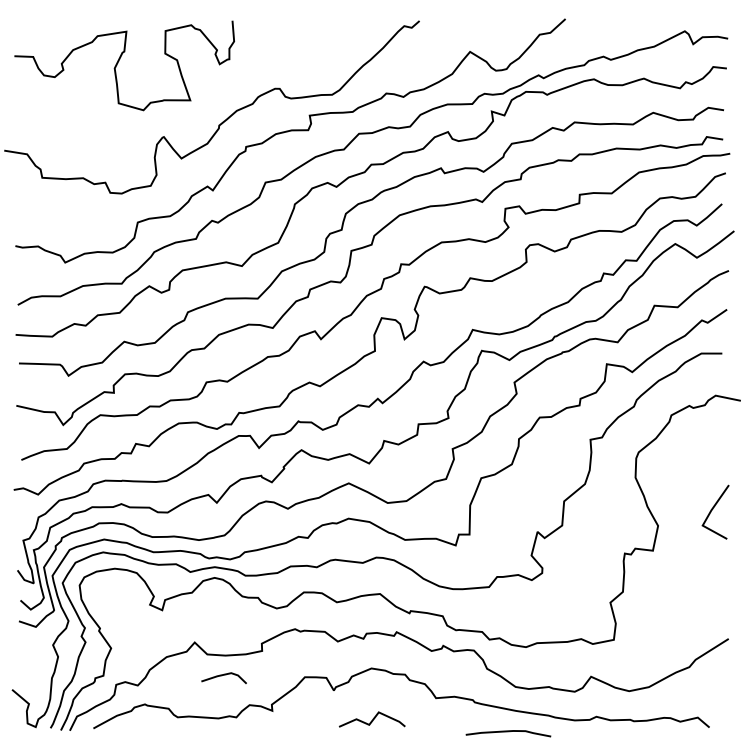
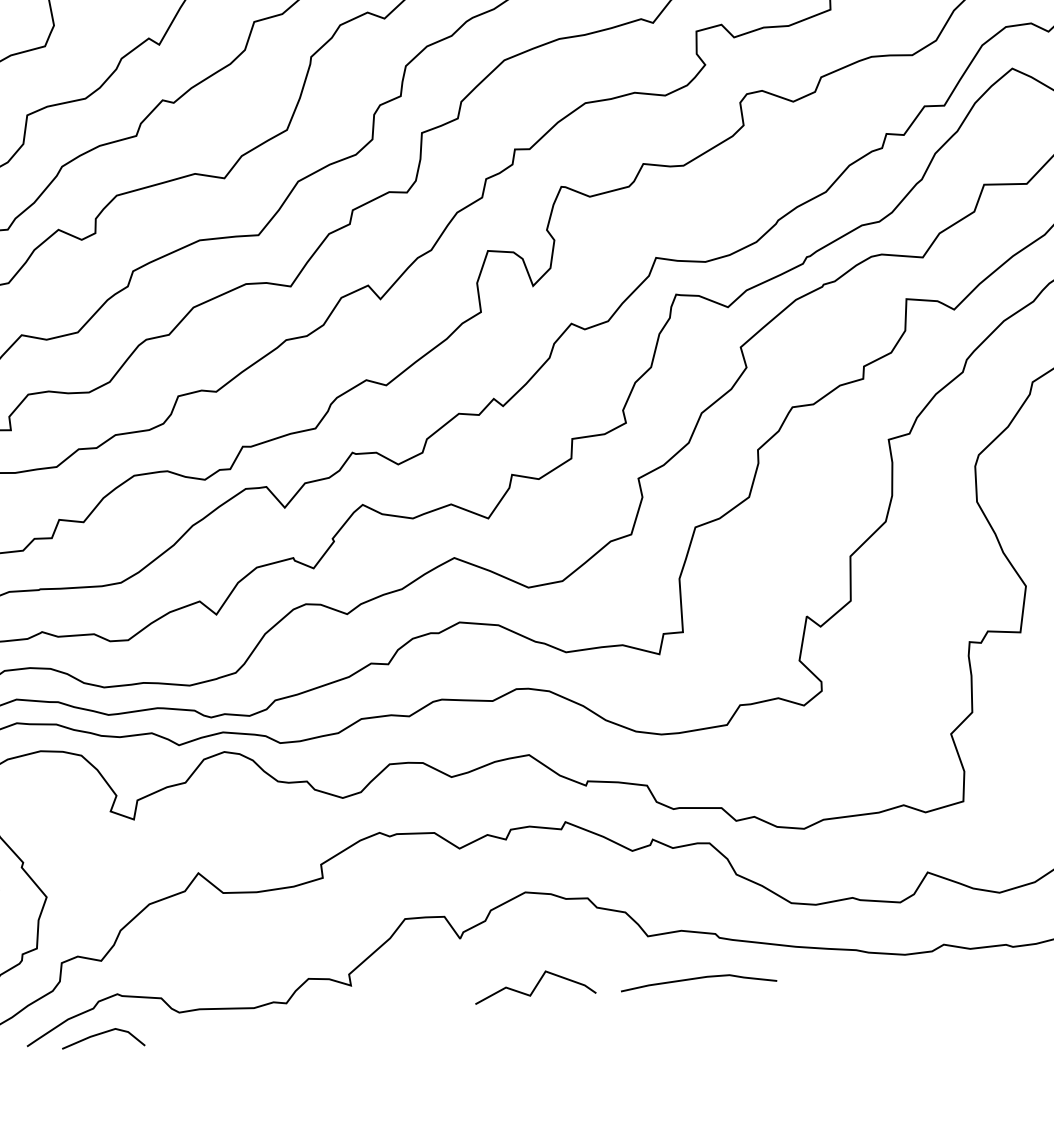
line: (223, 675) -> (101, 1034), moved
curve: (508, 732) -> (698, 980), moved

